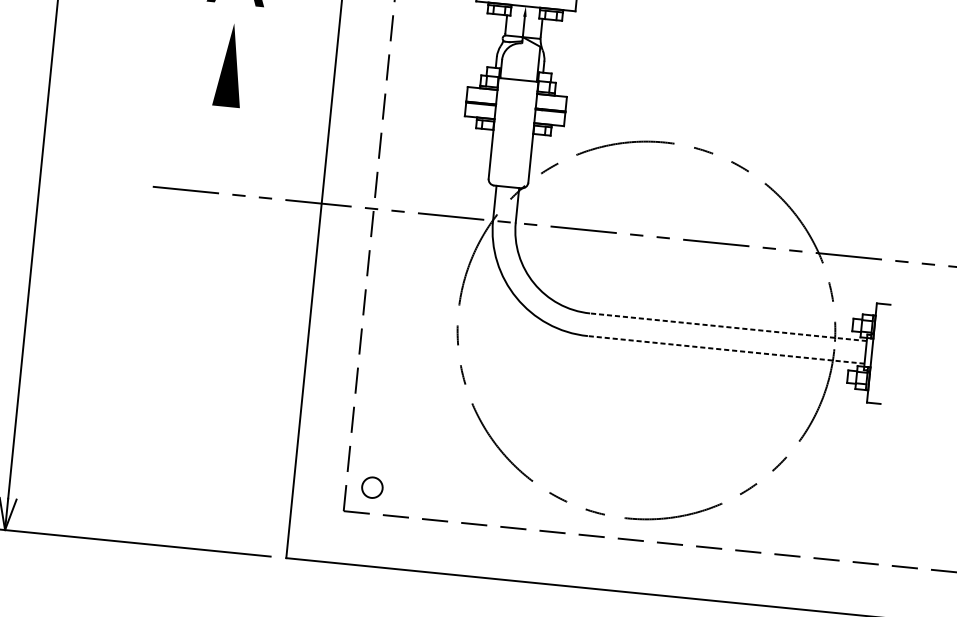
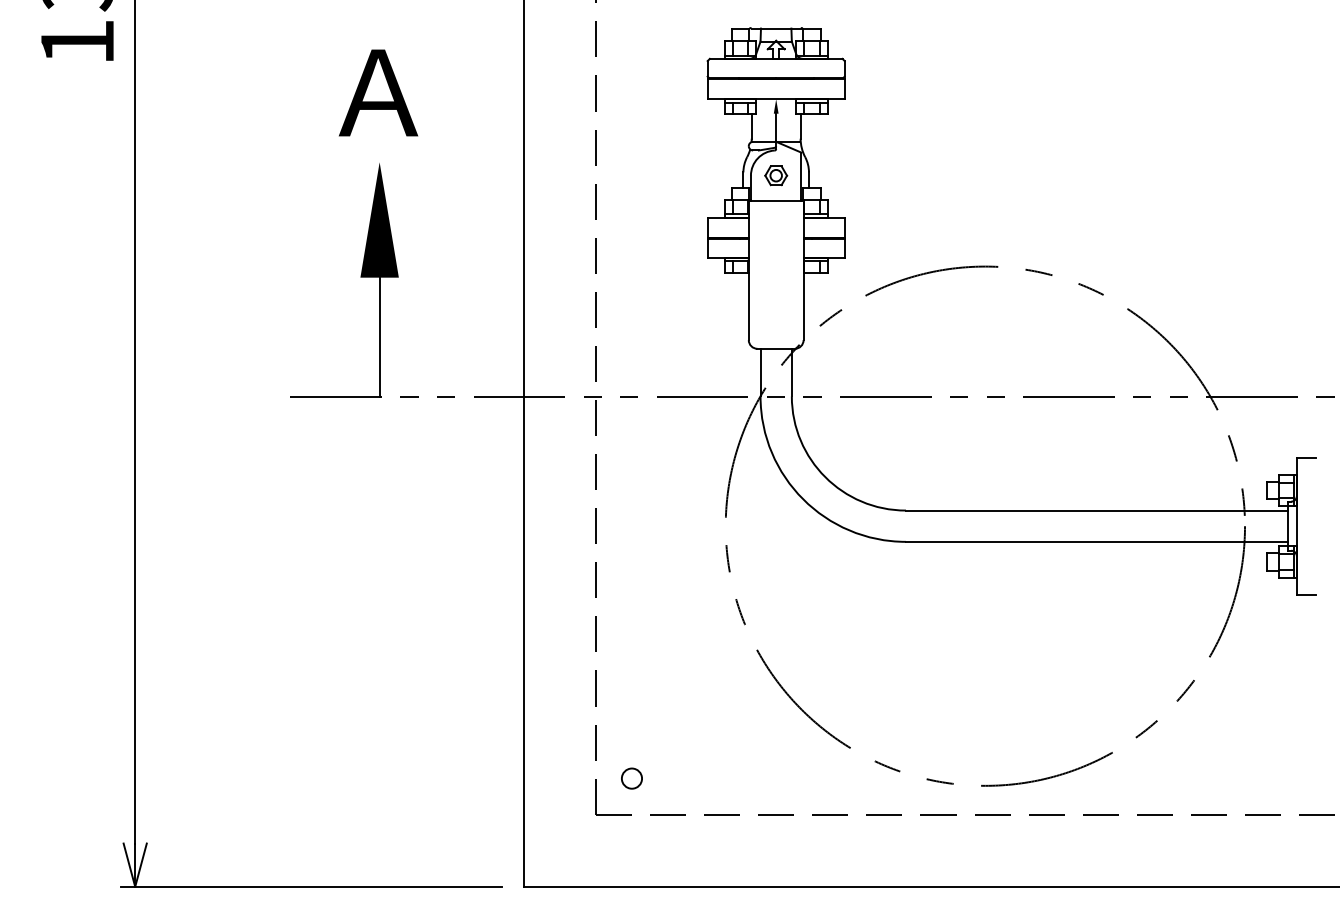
part: (520, 61) -> (776, 175), added
line: (221, 150) -> (379, 337), added
line: (728, 327) -> (1096, 510), dashed -> solid
line: (725, 349) -> (1096, 541), dashed -> solid
circle: (372, 487) -> (631, 778), size x0.71

